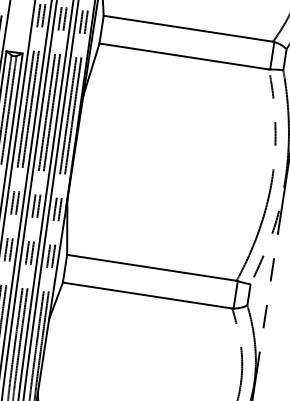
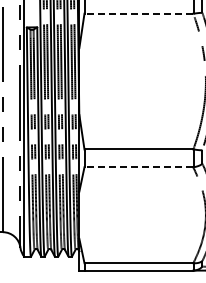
line: (183, 56) -> (138, 13), solid -> dashed
line: (146, 295) -> (138, 167), solid -> dashed

